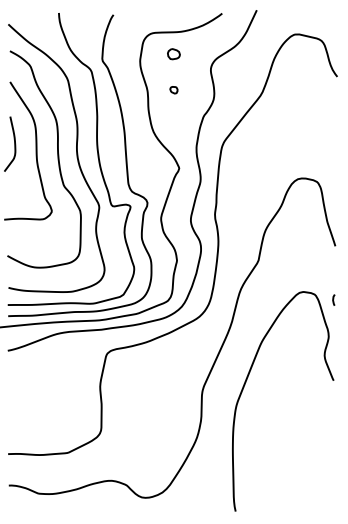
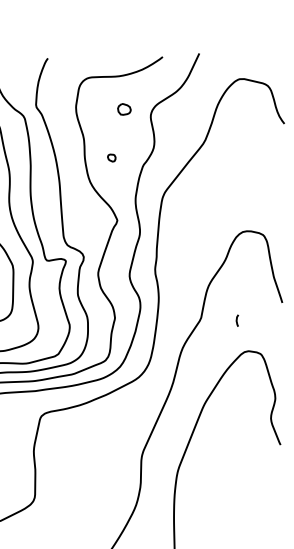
part: (173, 54) -> (123, 109), moved
part: (173, 90) -> (111, 158), moved
curve: (333, 299) -> (237, 320), moved

